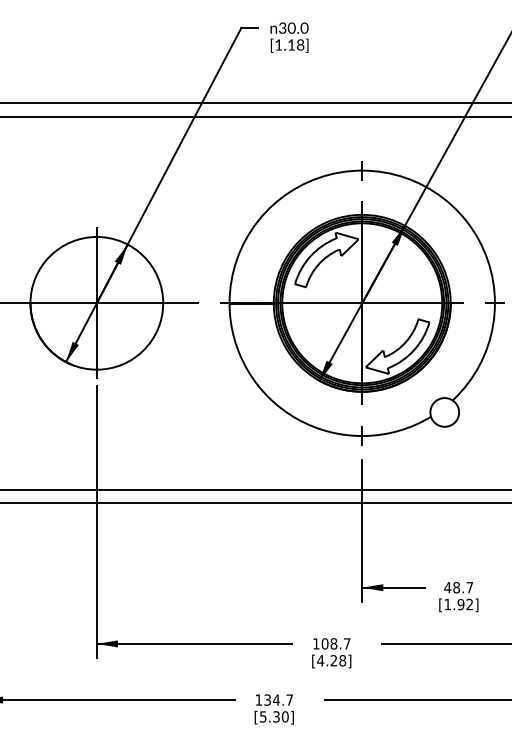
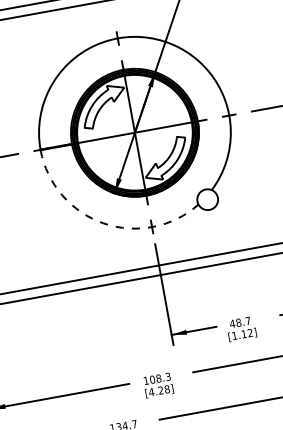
arc: (297, 419) -> (103, 223), solid -> dashed
text: (460, 604) -> (243, 334), [1.92] -> [1.12]
text: (346, 643) -> (167, 376), 108.7 -> 108.3

